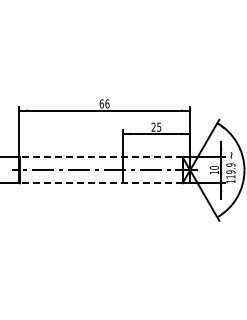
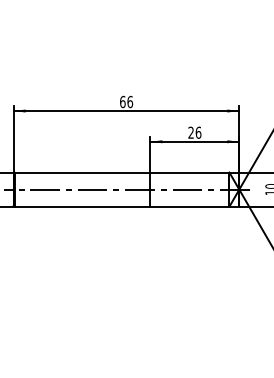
text: (159, 126) -> (198, 131), 25 -> 26
line: (100, 157) -> (120, 172), dashed -> solid
line: (100, 183) -> (120, 207), dashed -> solid

